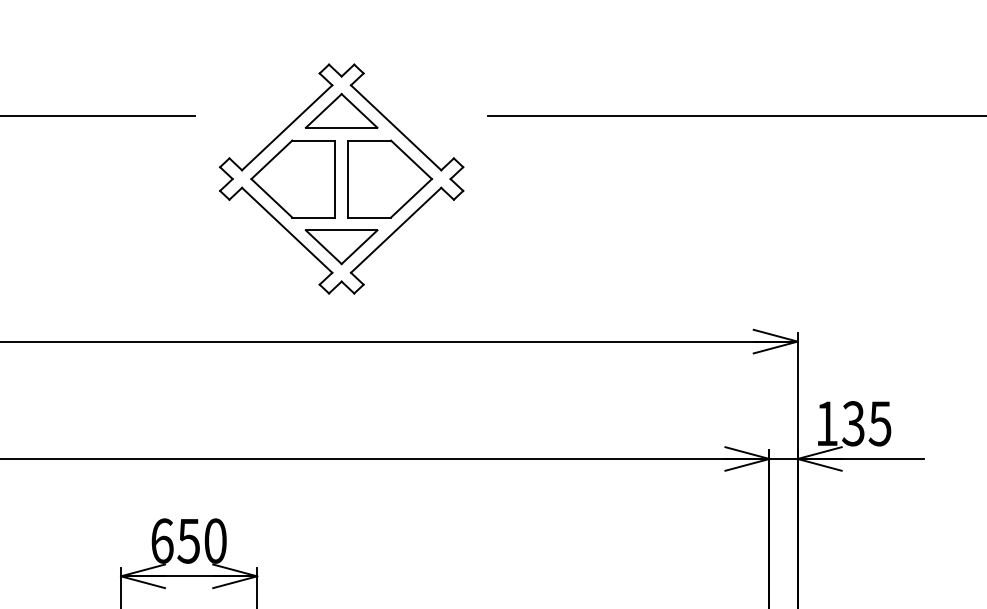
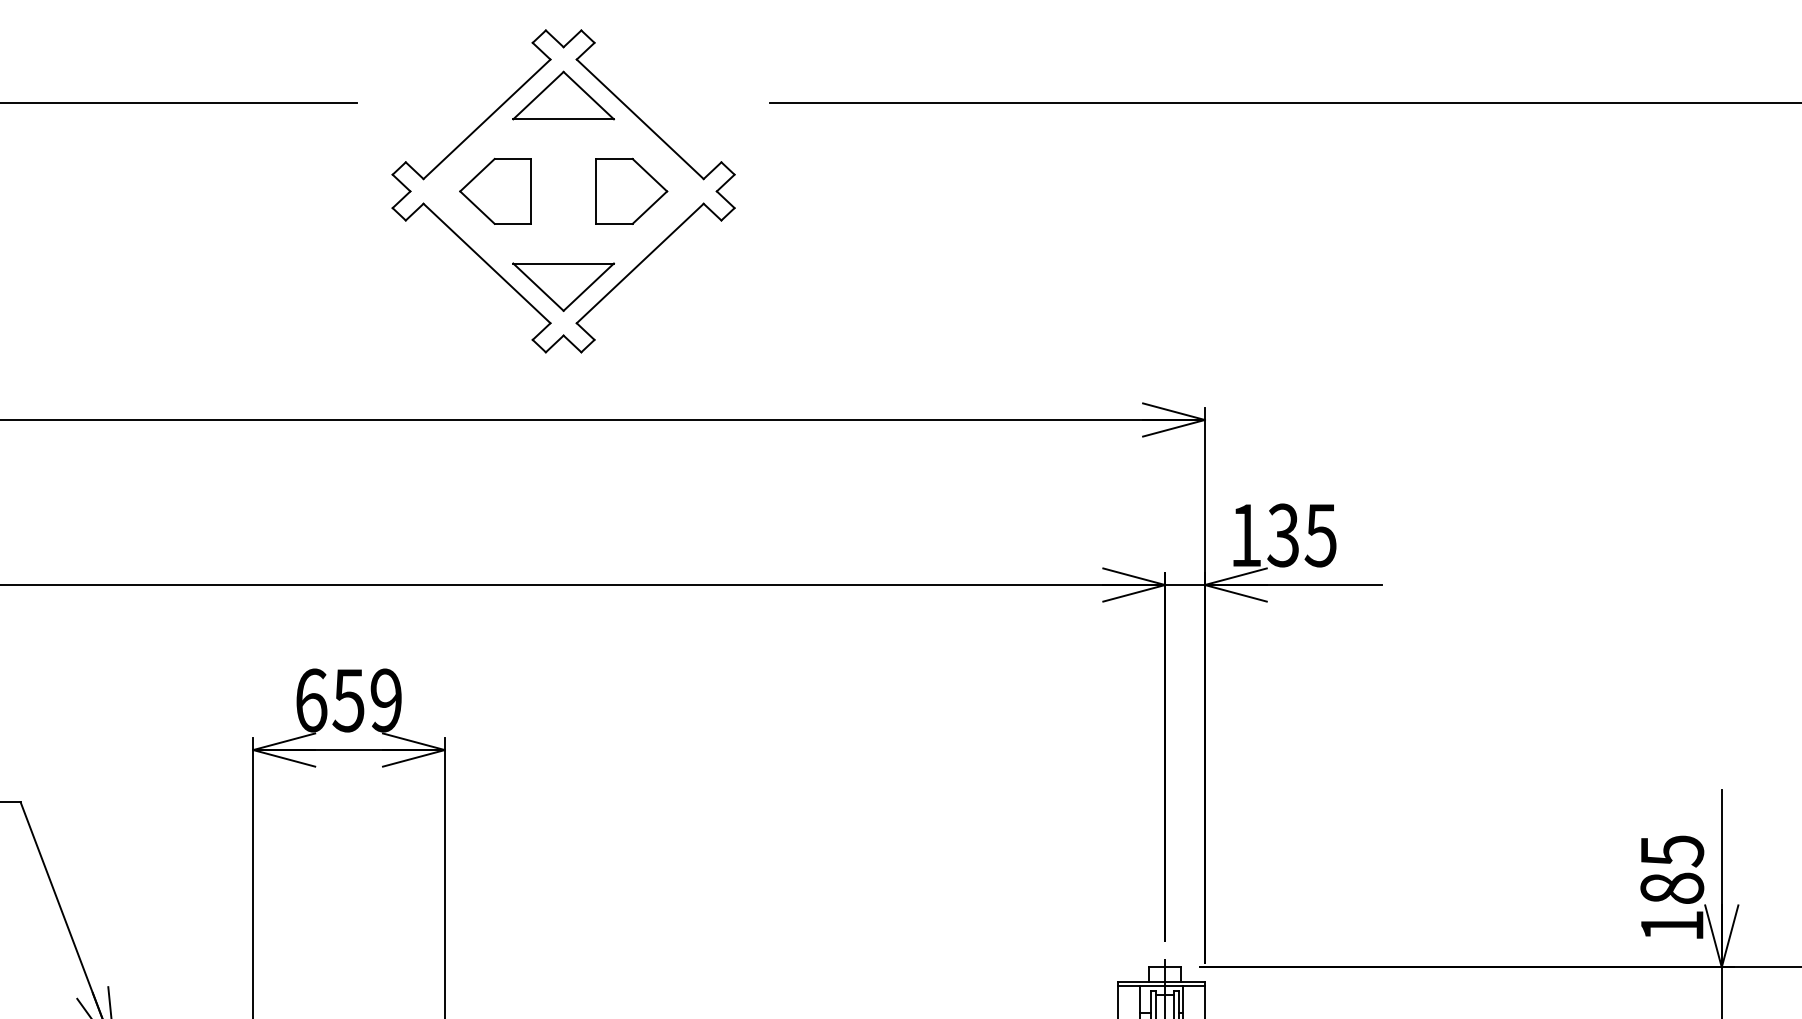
part: (293, 179) -> (495, 191), size x0.6
part: (389, 179) -> (631, 191), size x0.6
text: (215, 541) -> (385, 700), 650 -> 659

